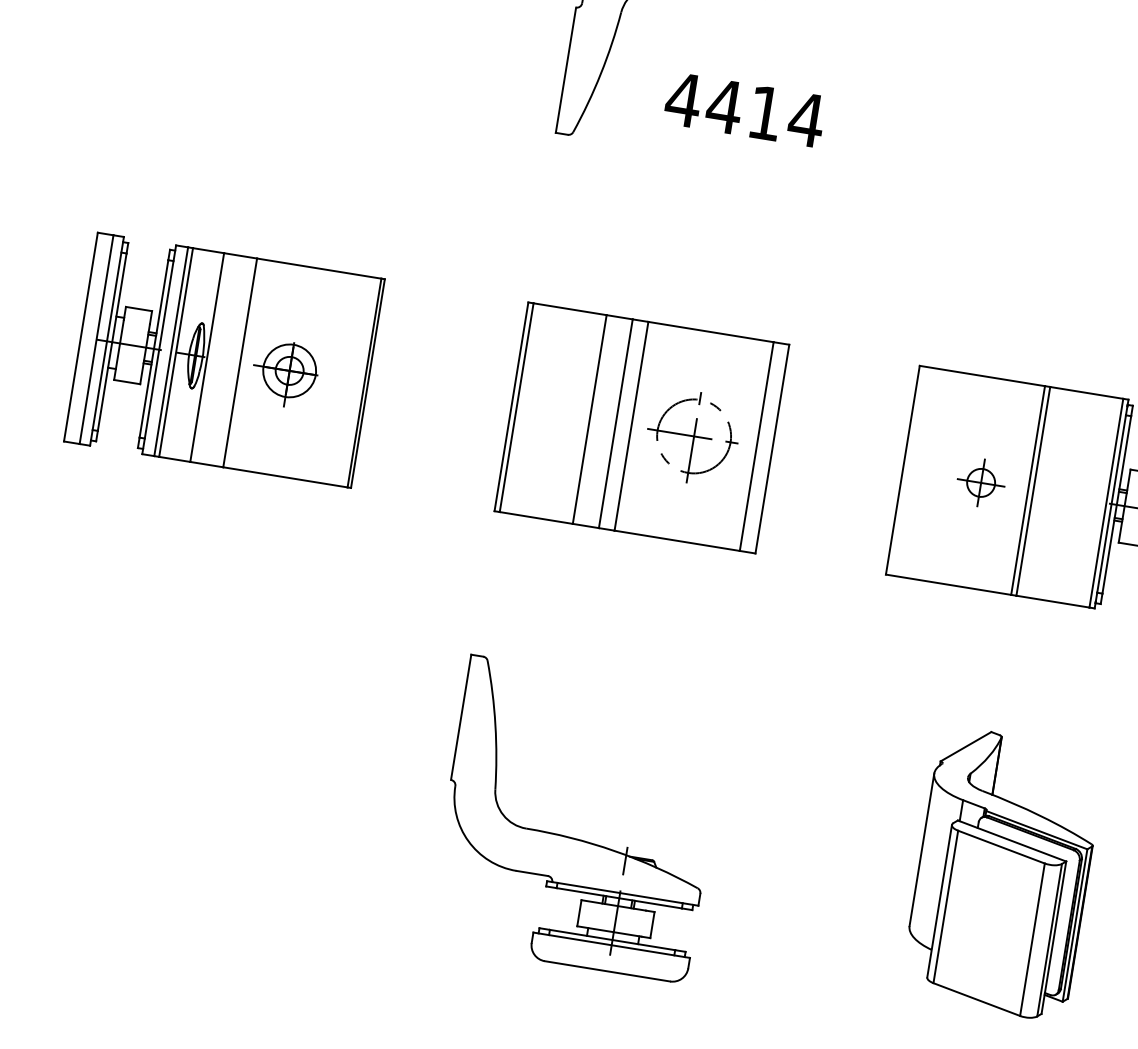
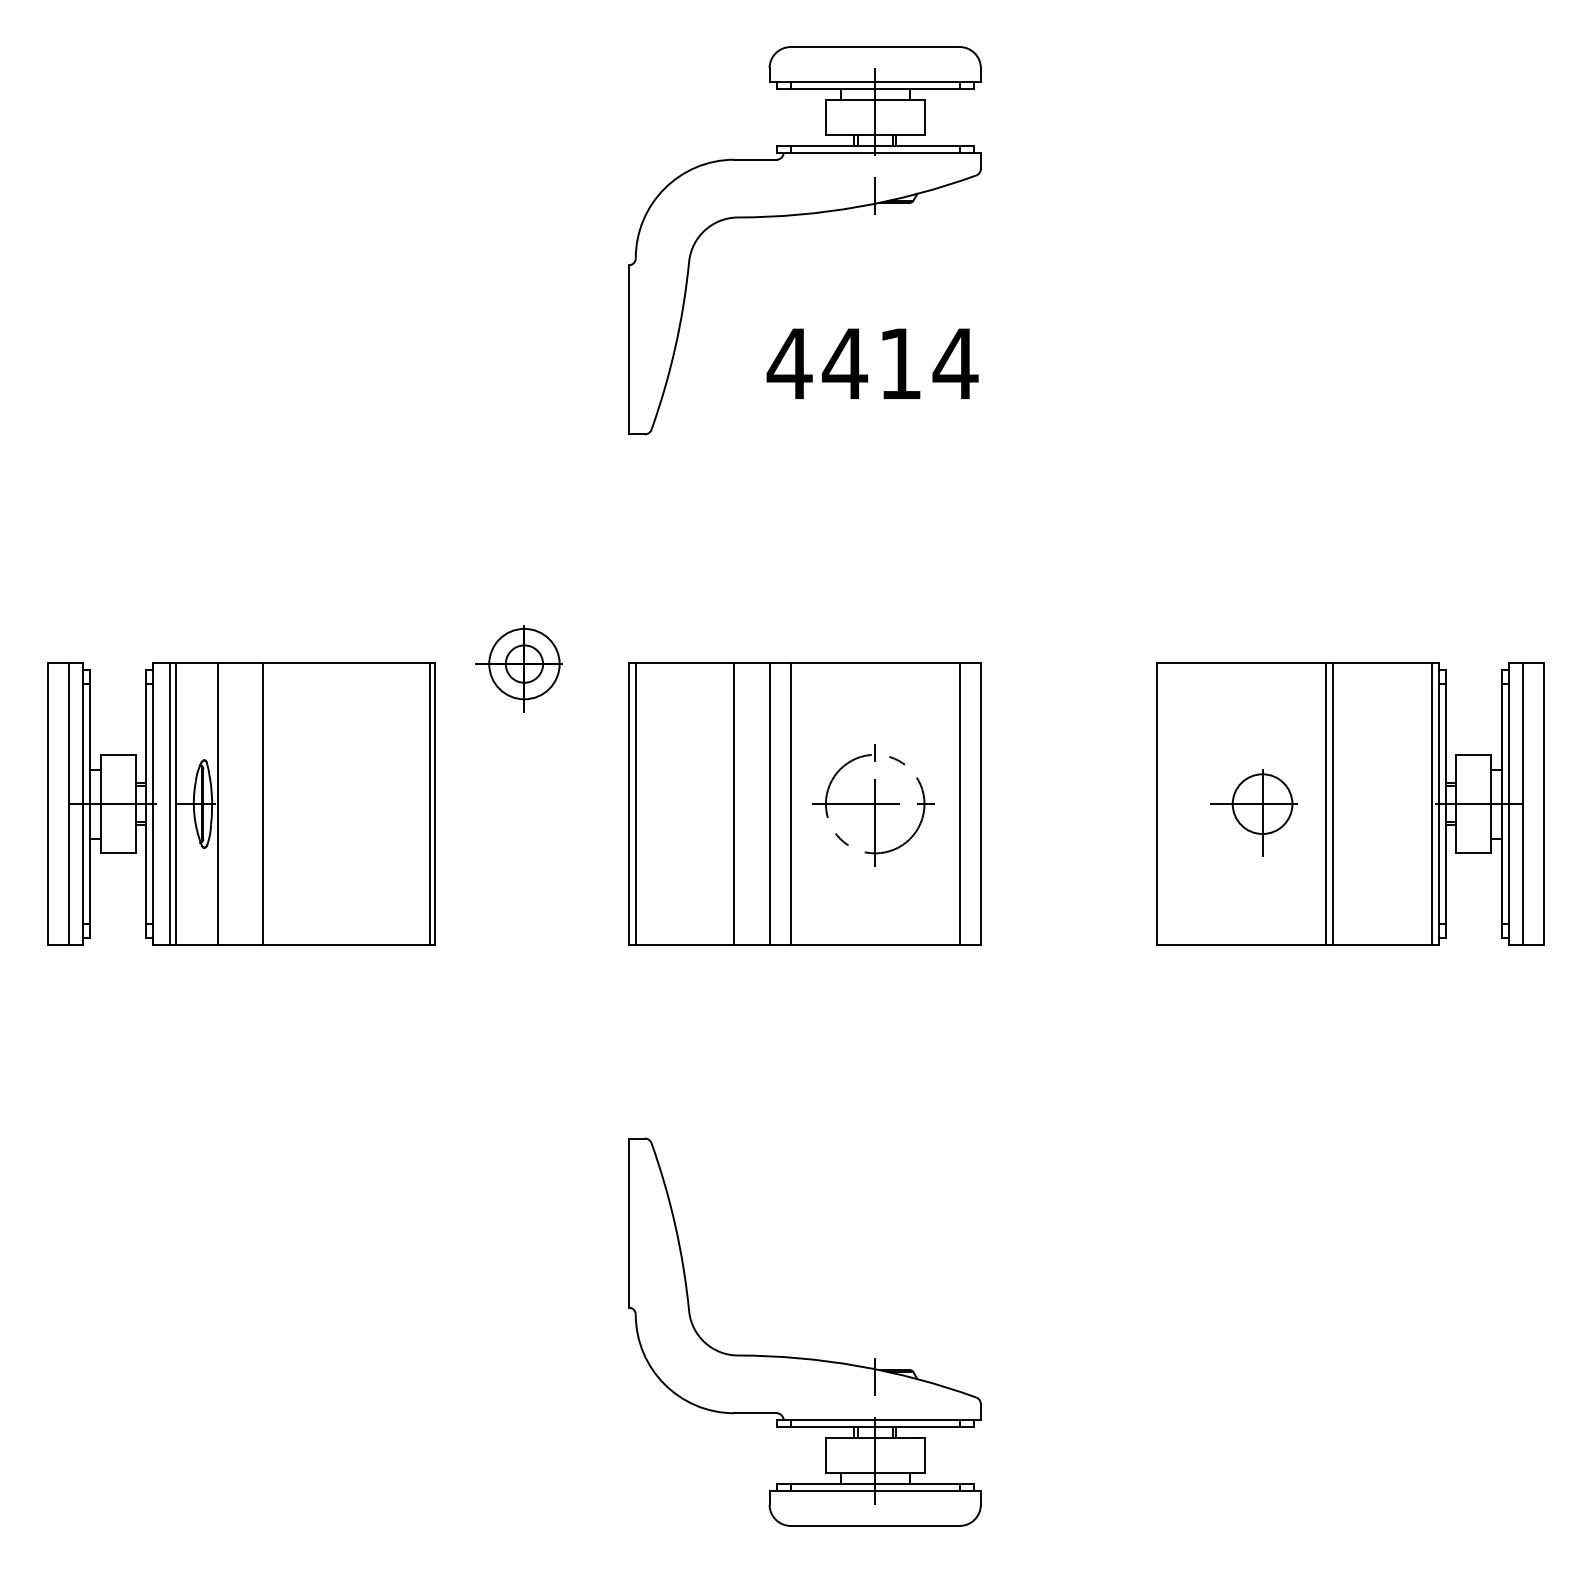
part: (284, 373) -> (518, 668), moved
part: (981, 482) -> (1262, 803), size x1.6
part: (1002, 873) -> (1374, 1313), removed

